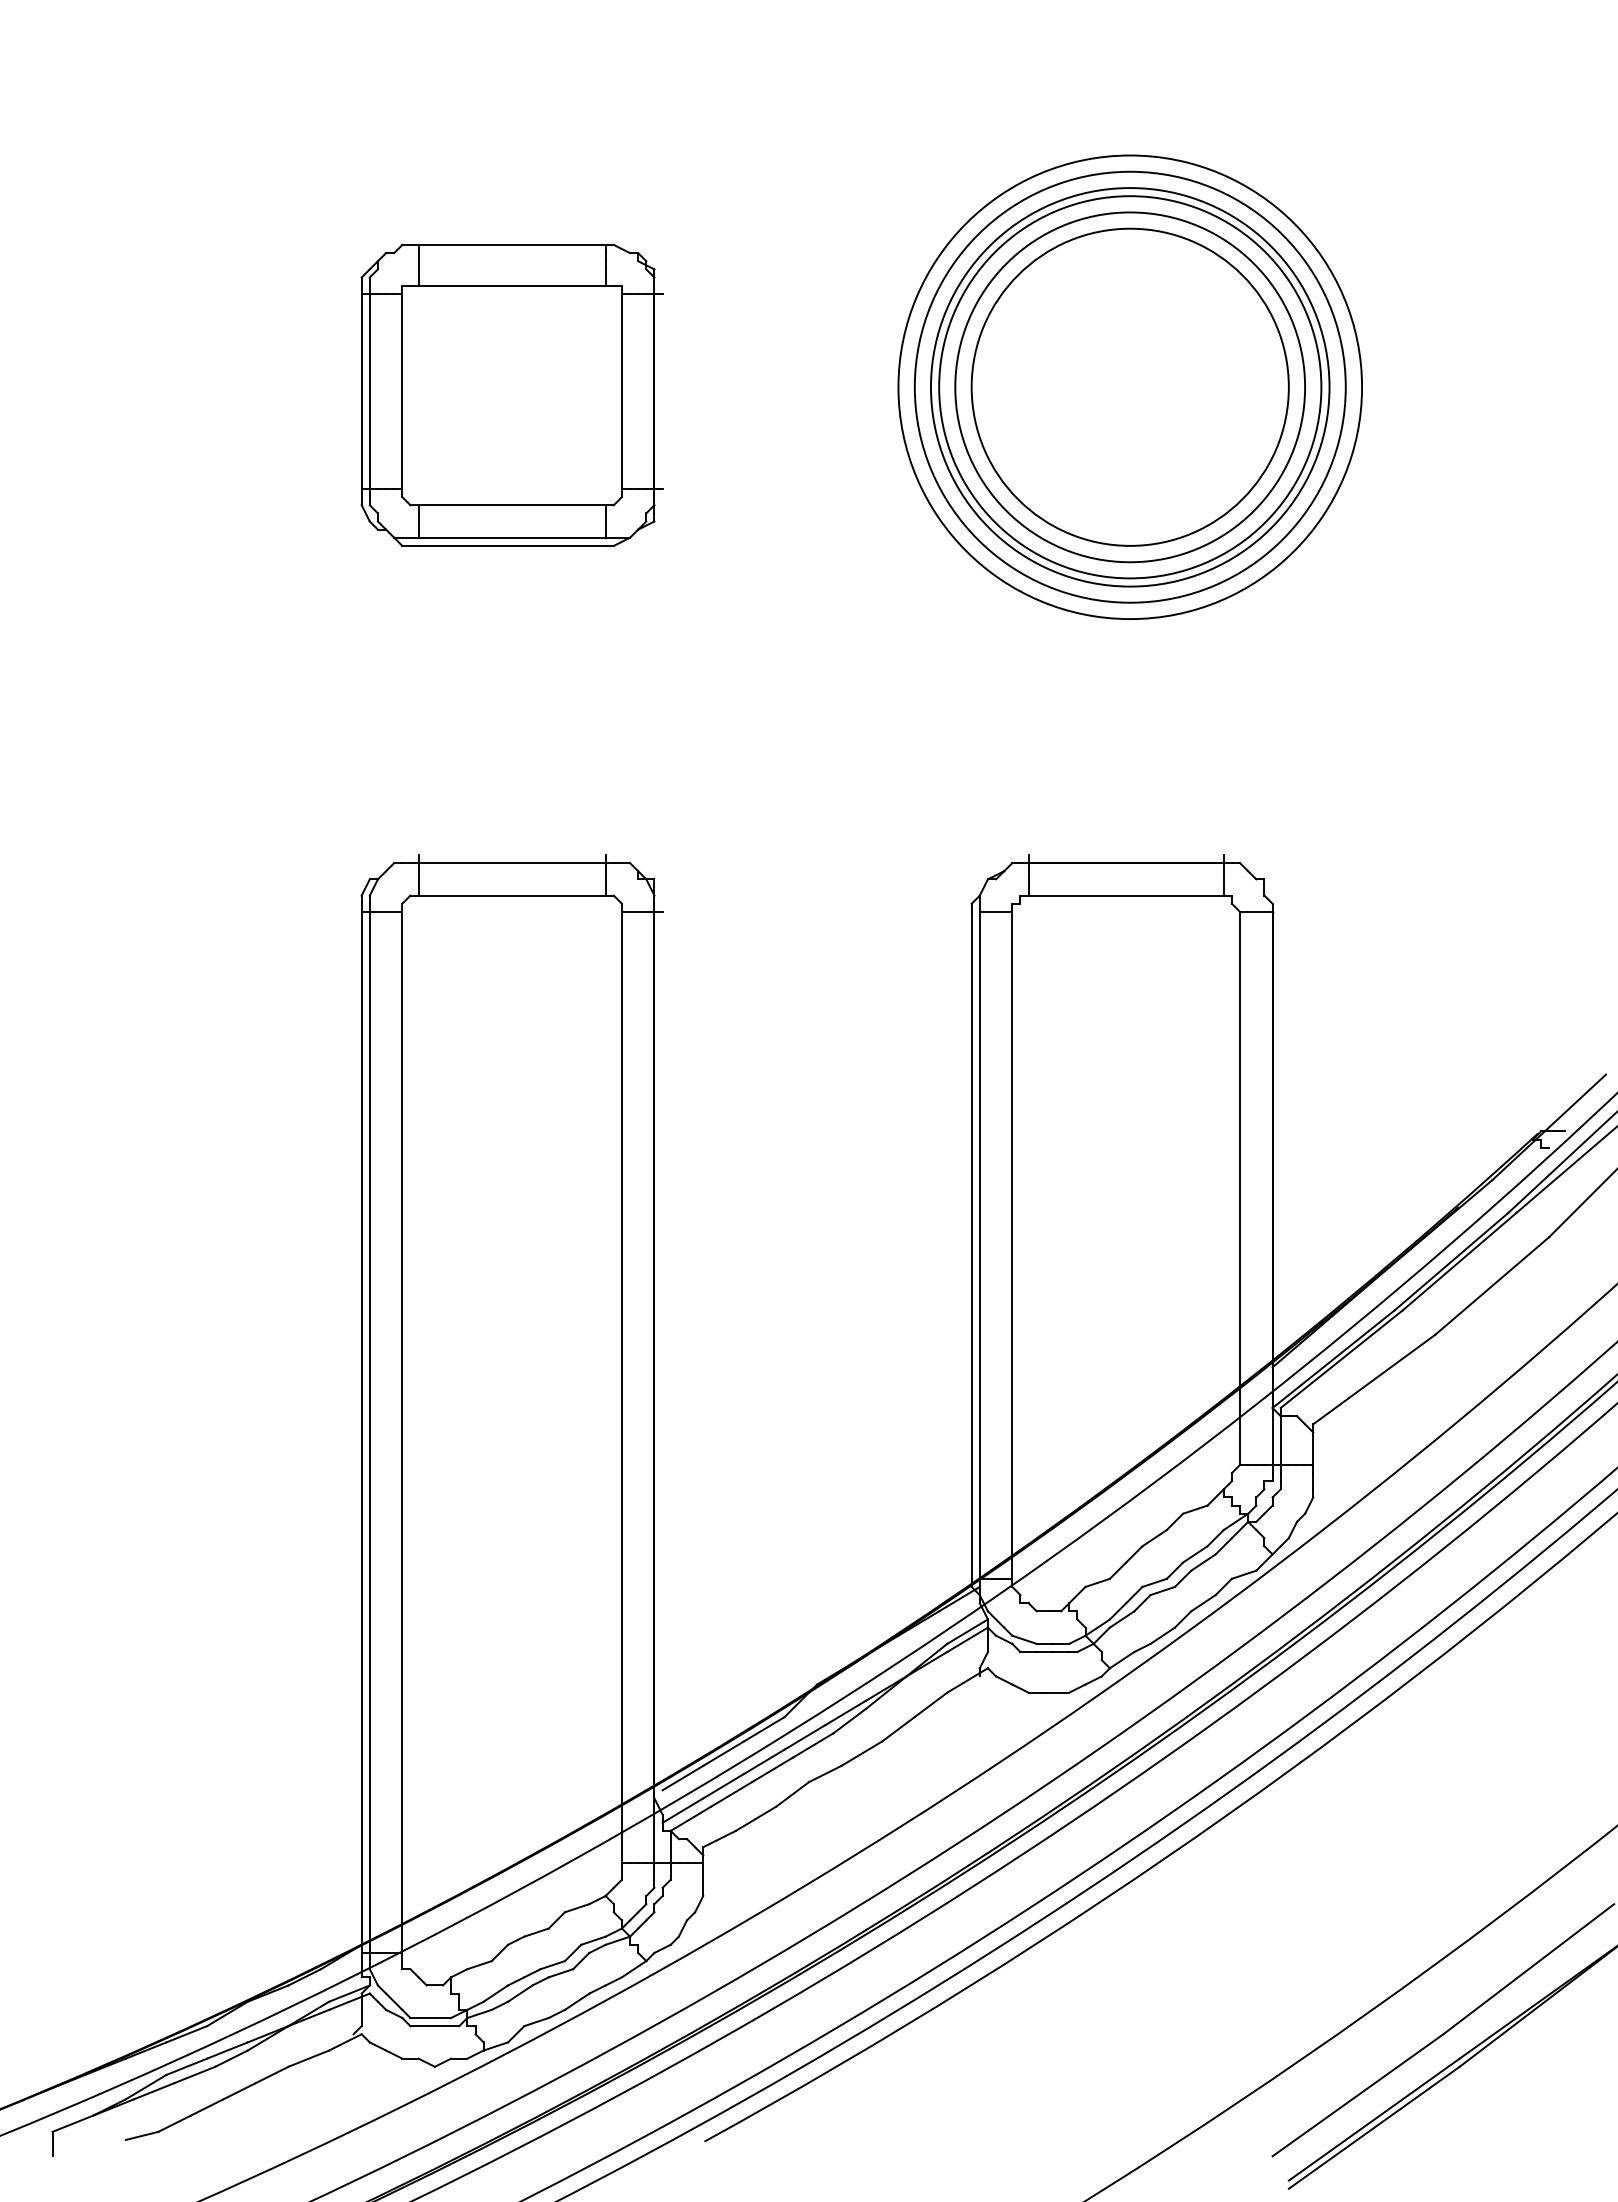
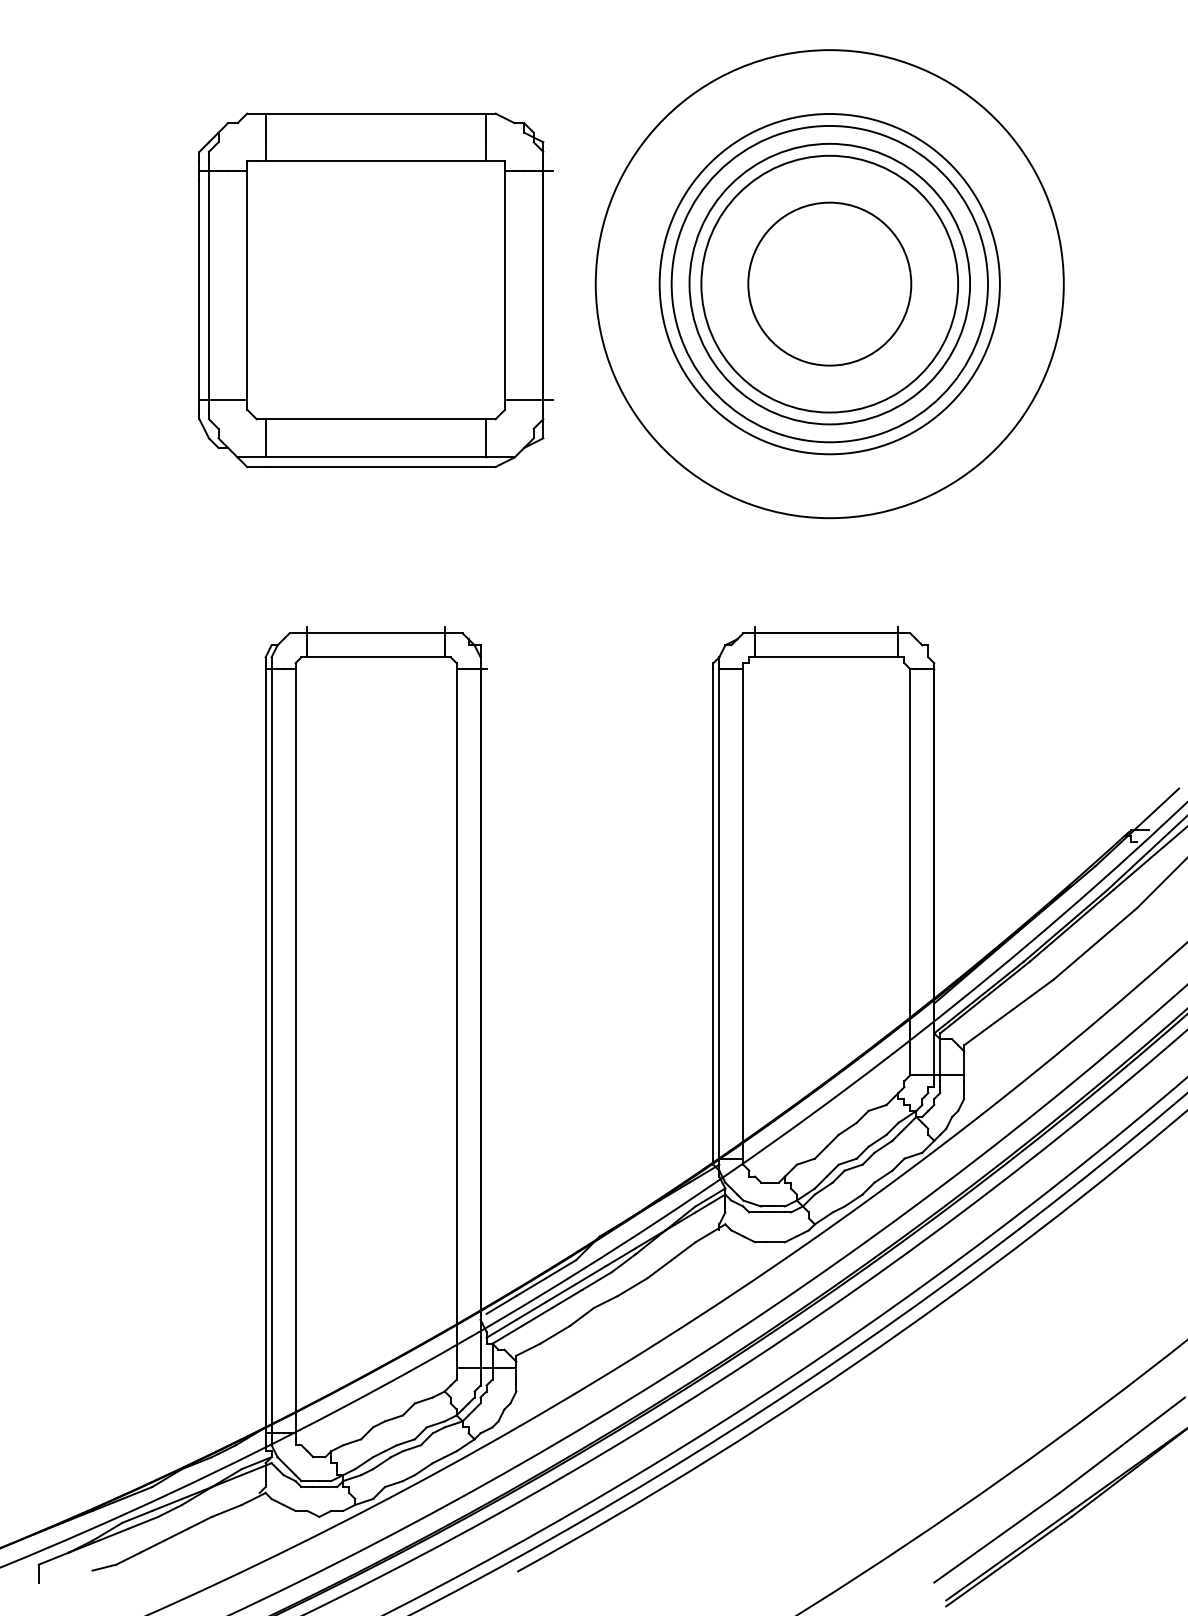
circle: (1129, 386) -> (829, 283), size x0.7
circle: (1129, 387) -> (829, 284), size x1.6
part: (511, 394) -> (375, 289), size x1.6

